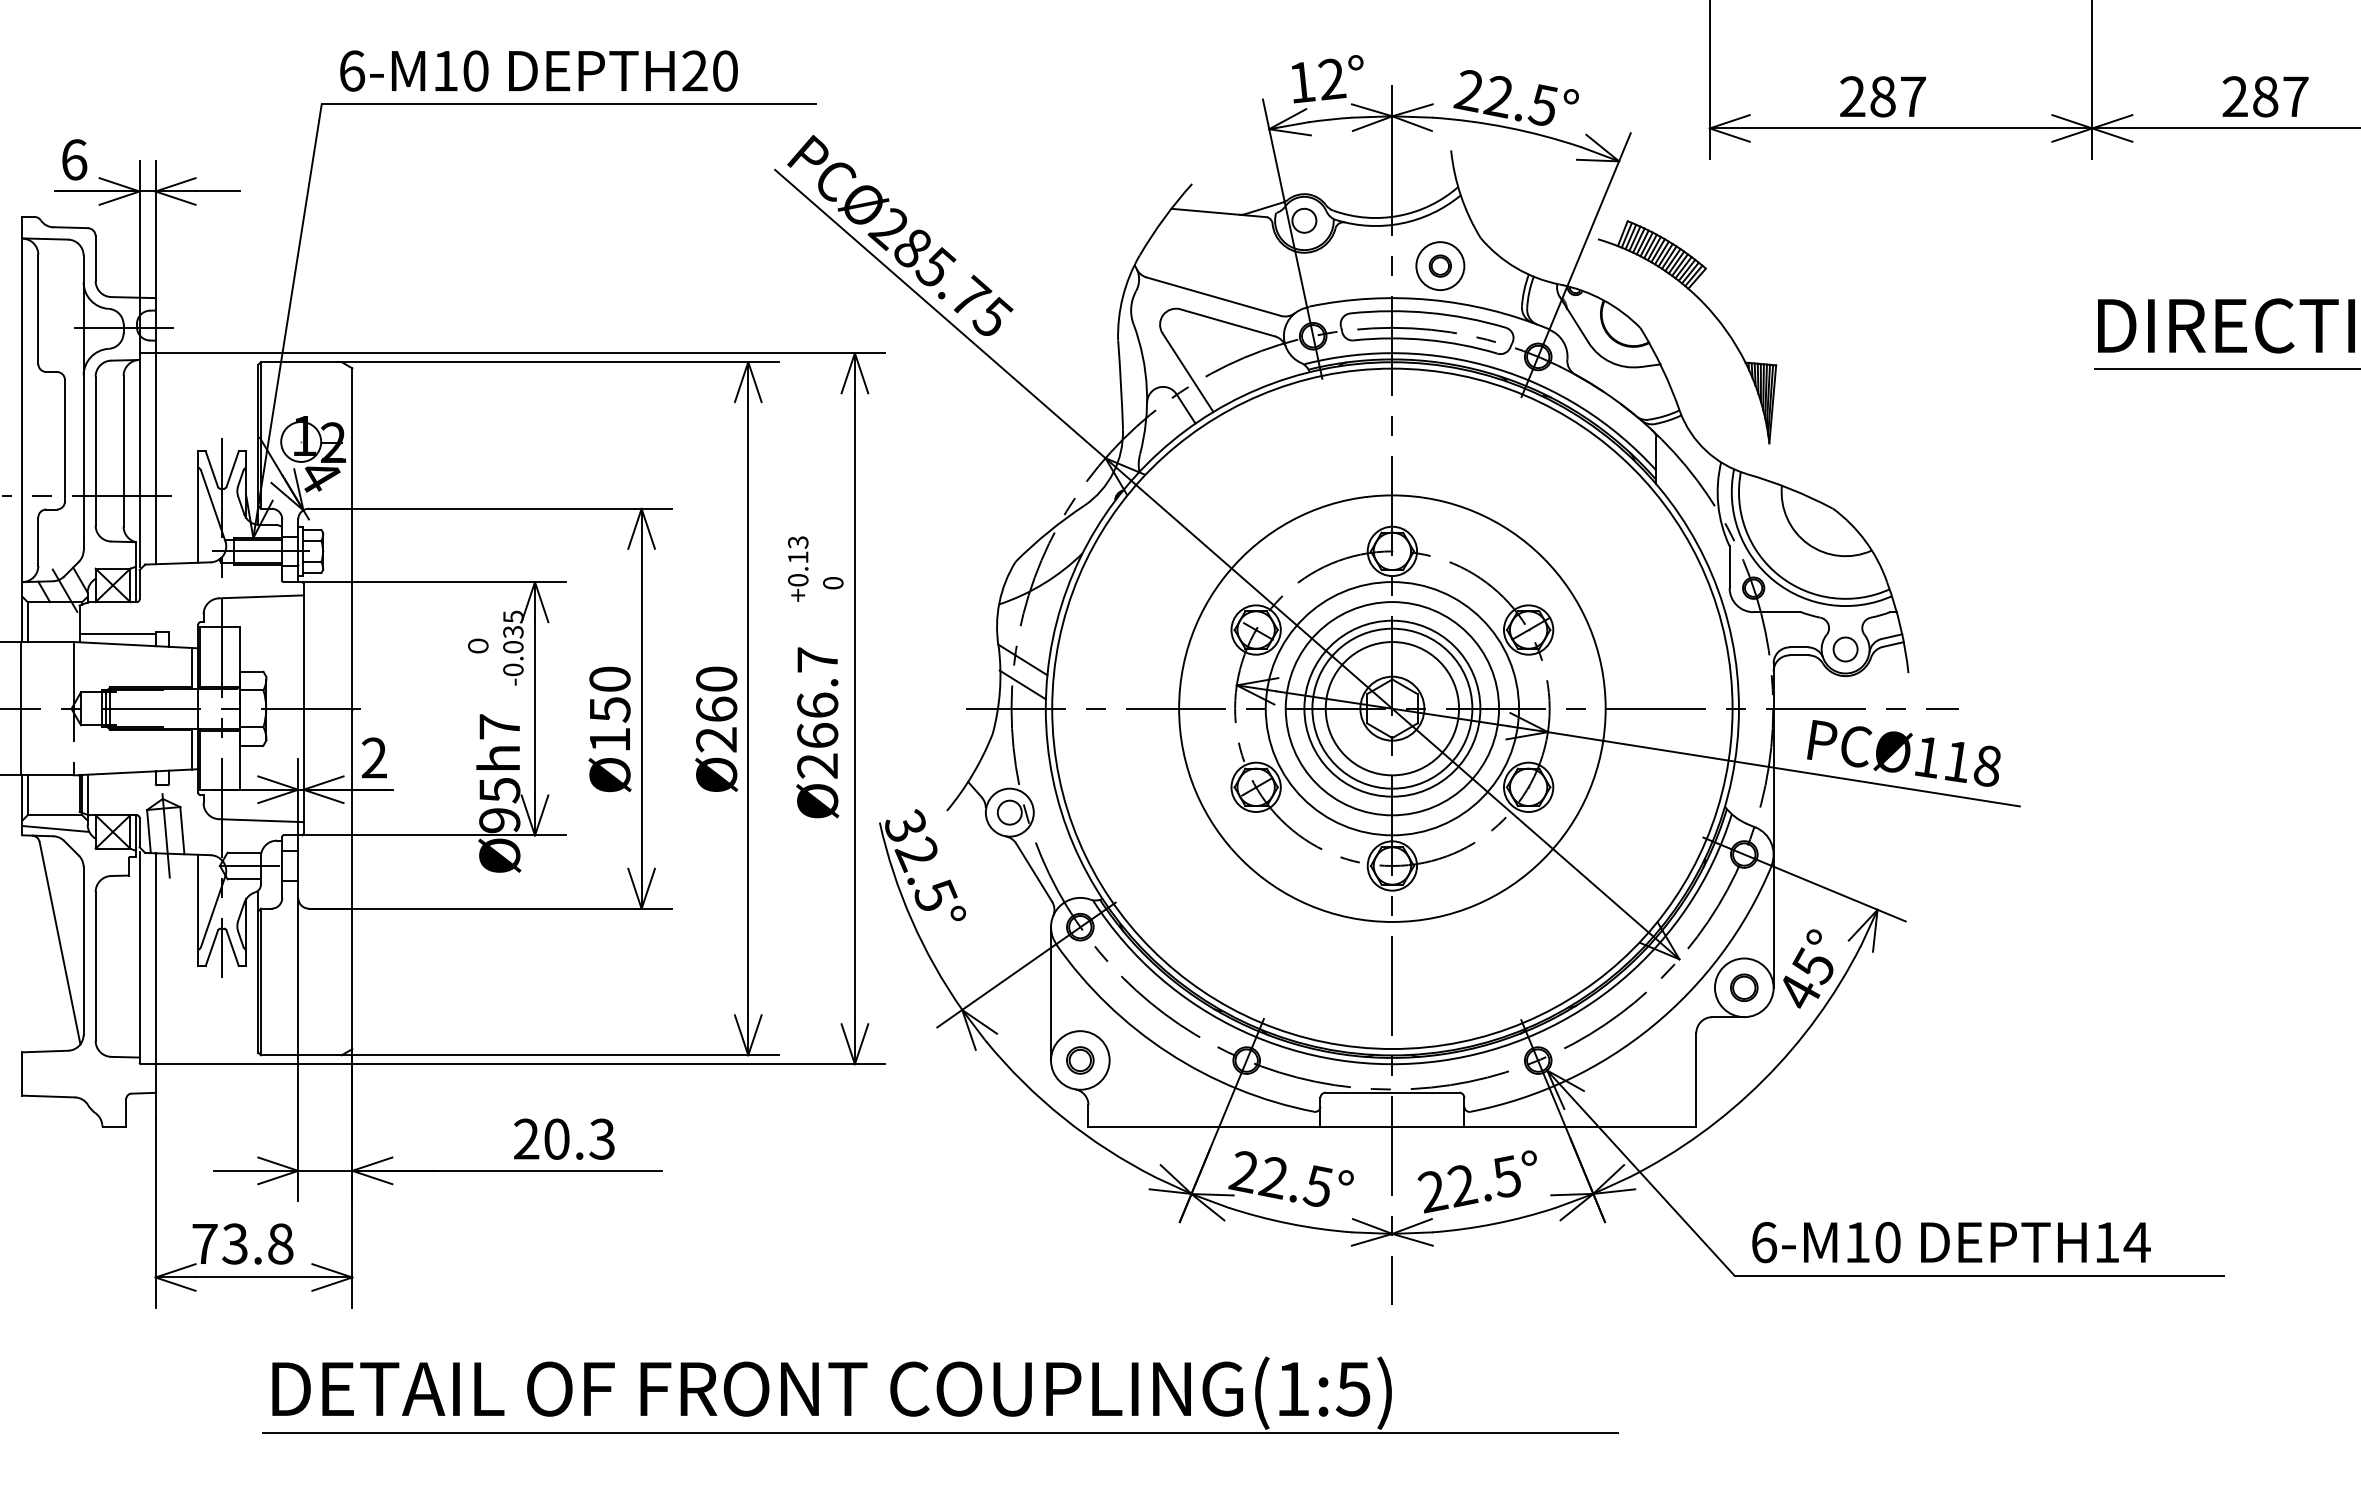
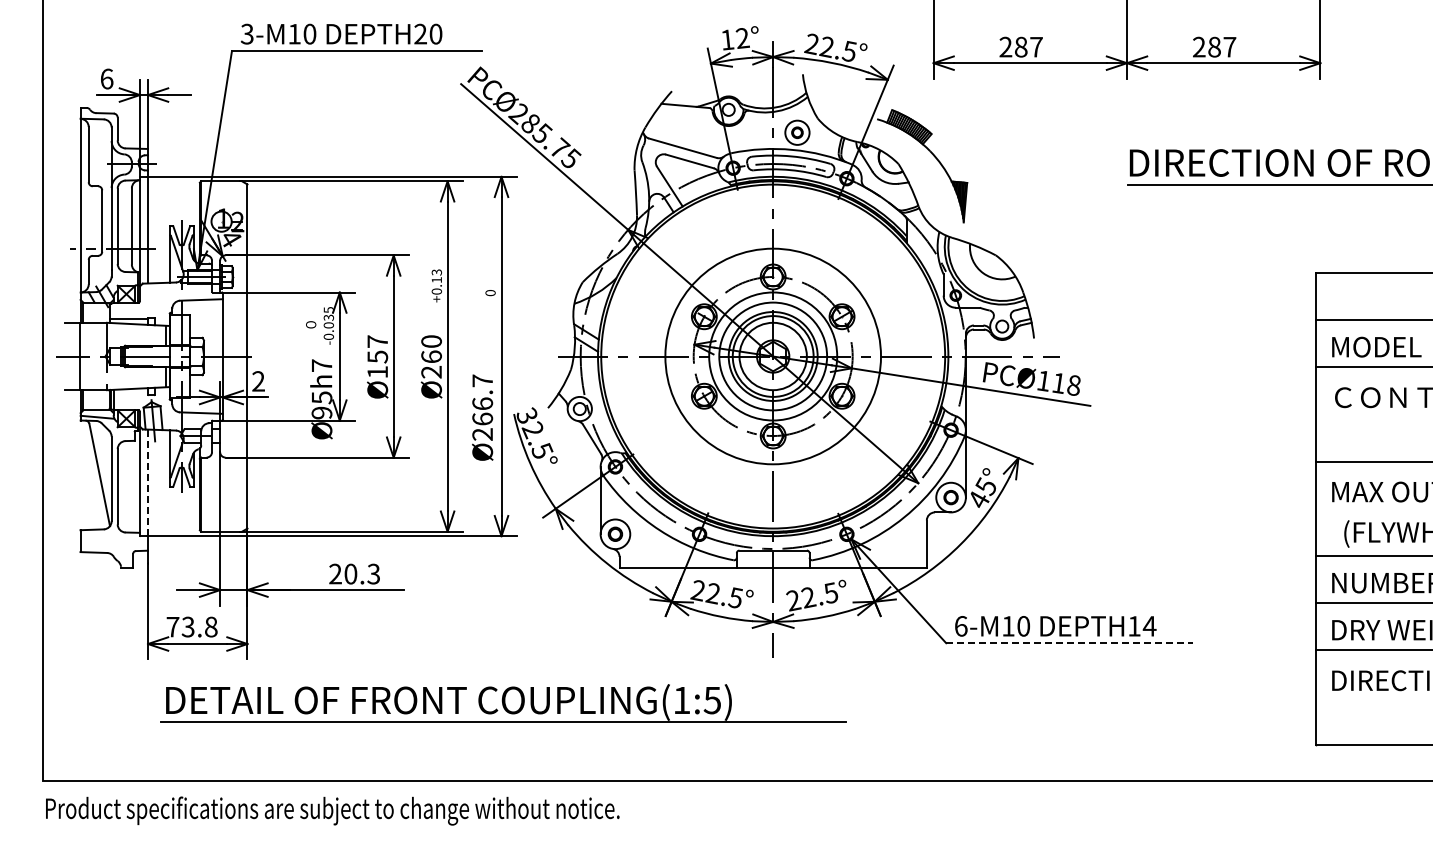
text: (350, 69) -> (246, 33), 6-M10 -> 3-M10
text: (797, 568) -> (436, 285), moved
text: (609, 679) -> (377, 341), Ø150 -> Ø157
text: (817, 732) -> (482, 417), moved
line: (156, 959) -> (148, 483), solid -> dashed
line: (1978, 1276) -> (1069, 643), solid -> dashed
part: (939, 1395) -> (503, 703), moved

